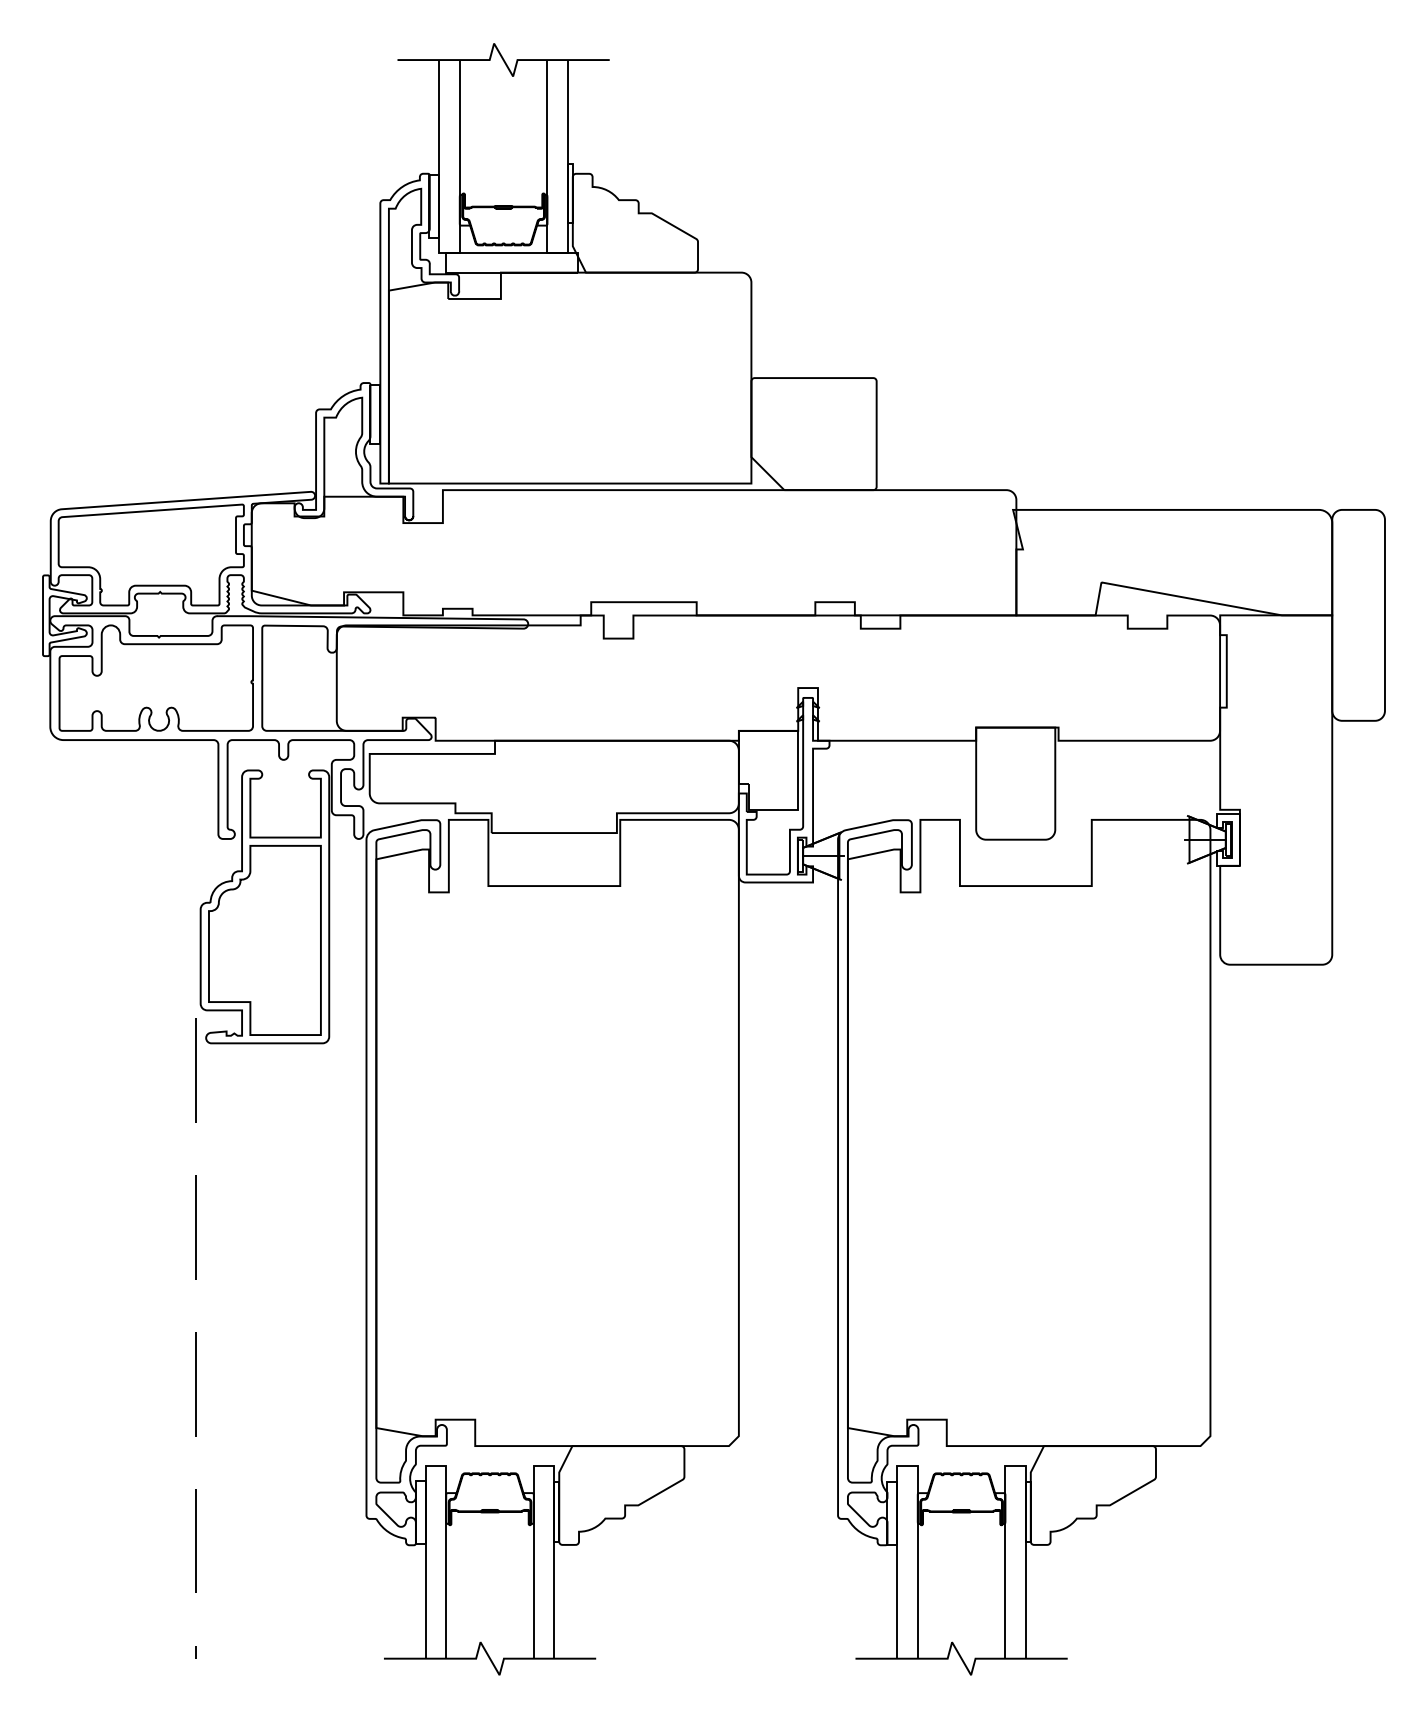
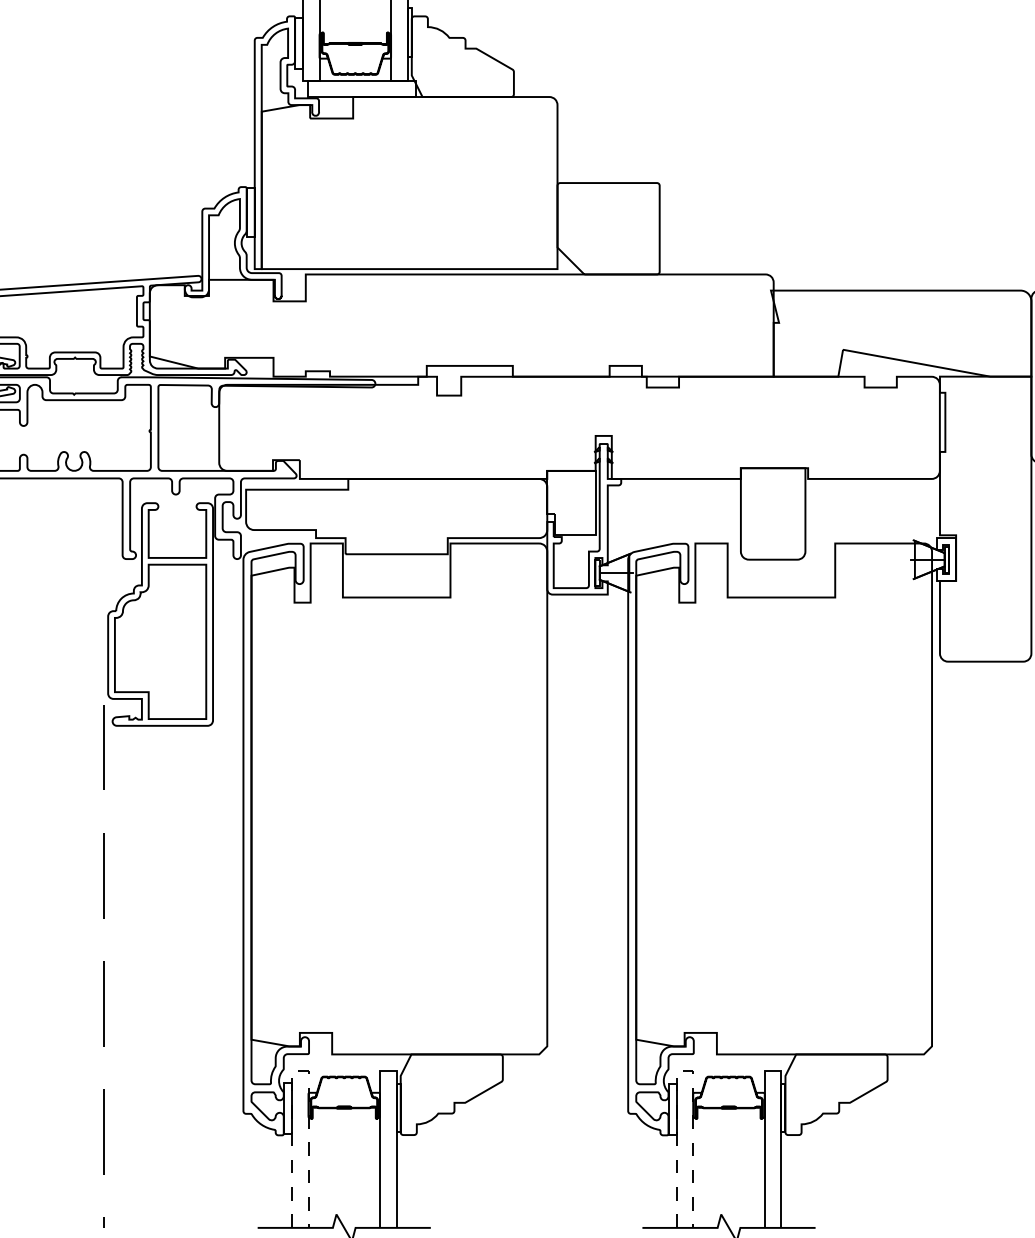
line: (436, 1465) -> (300, 1070), solid -> dashed
line: (908, 1465) -> (685, 1070), solid -> dashed

